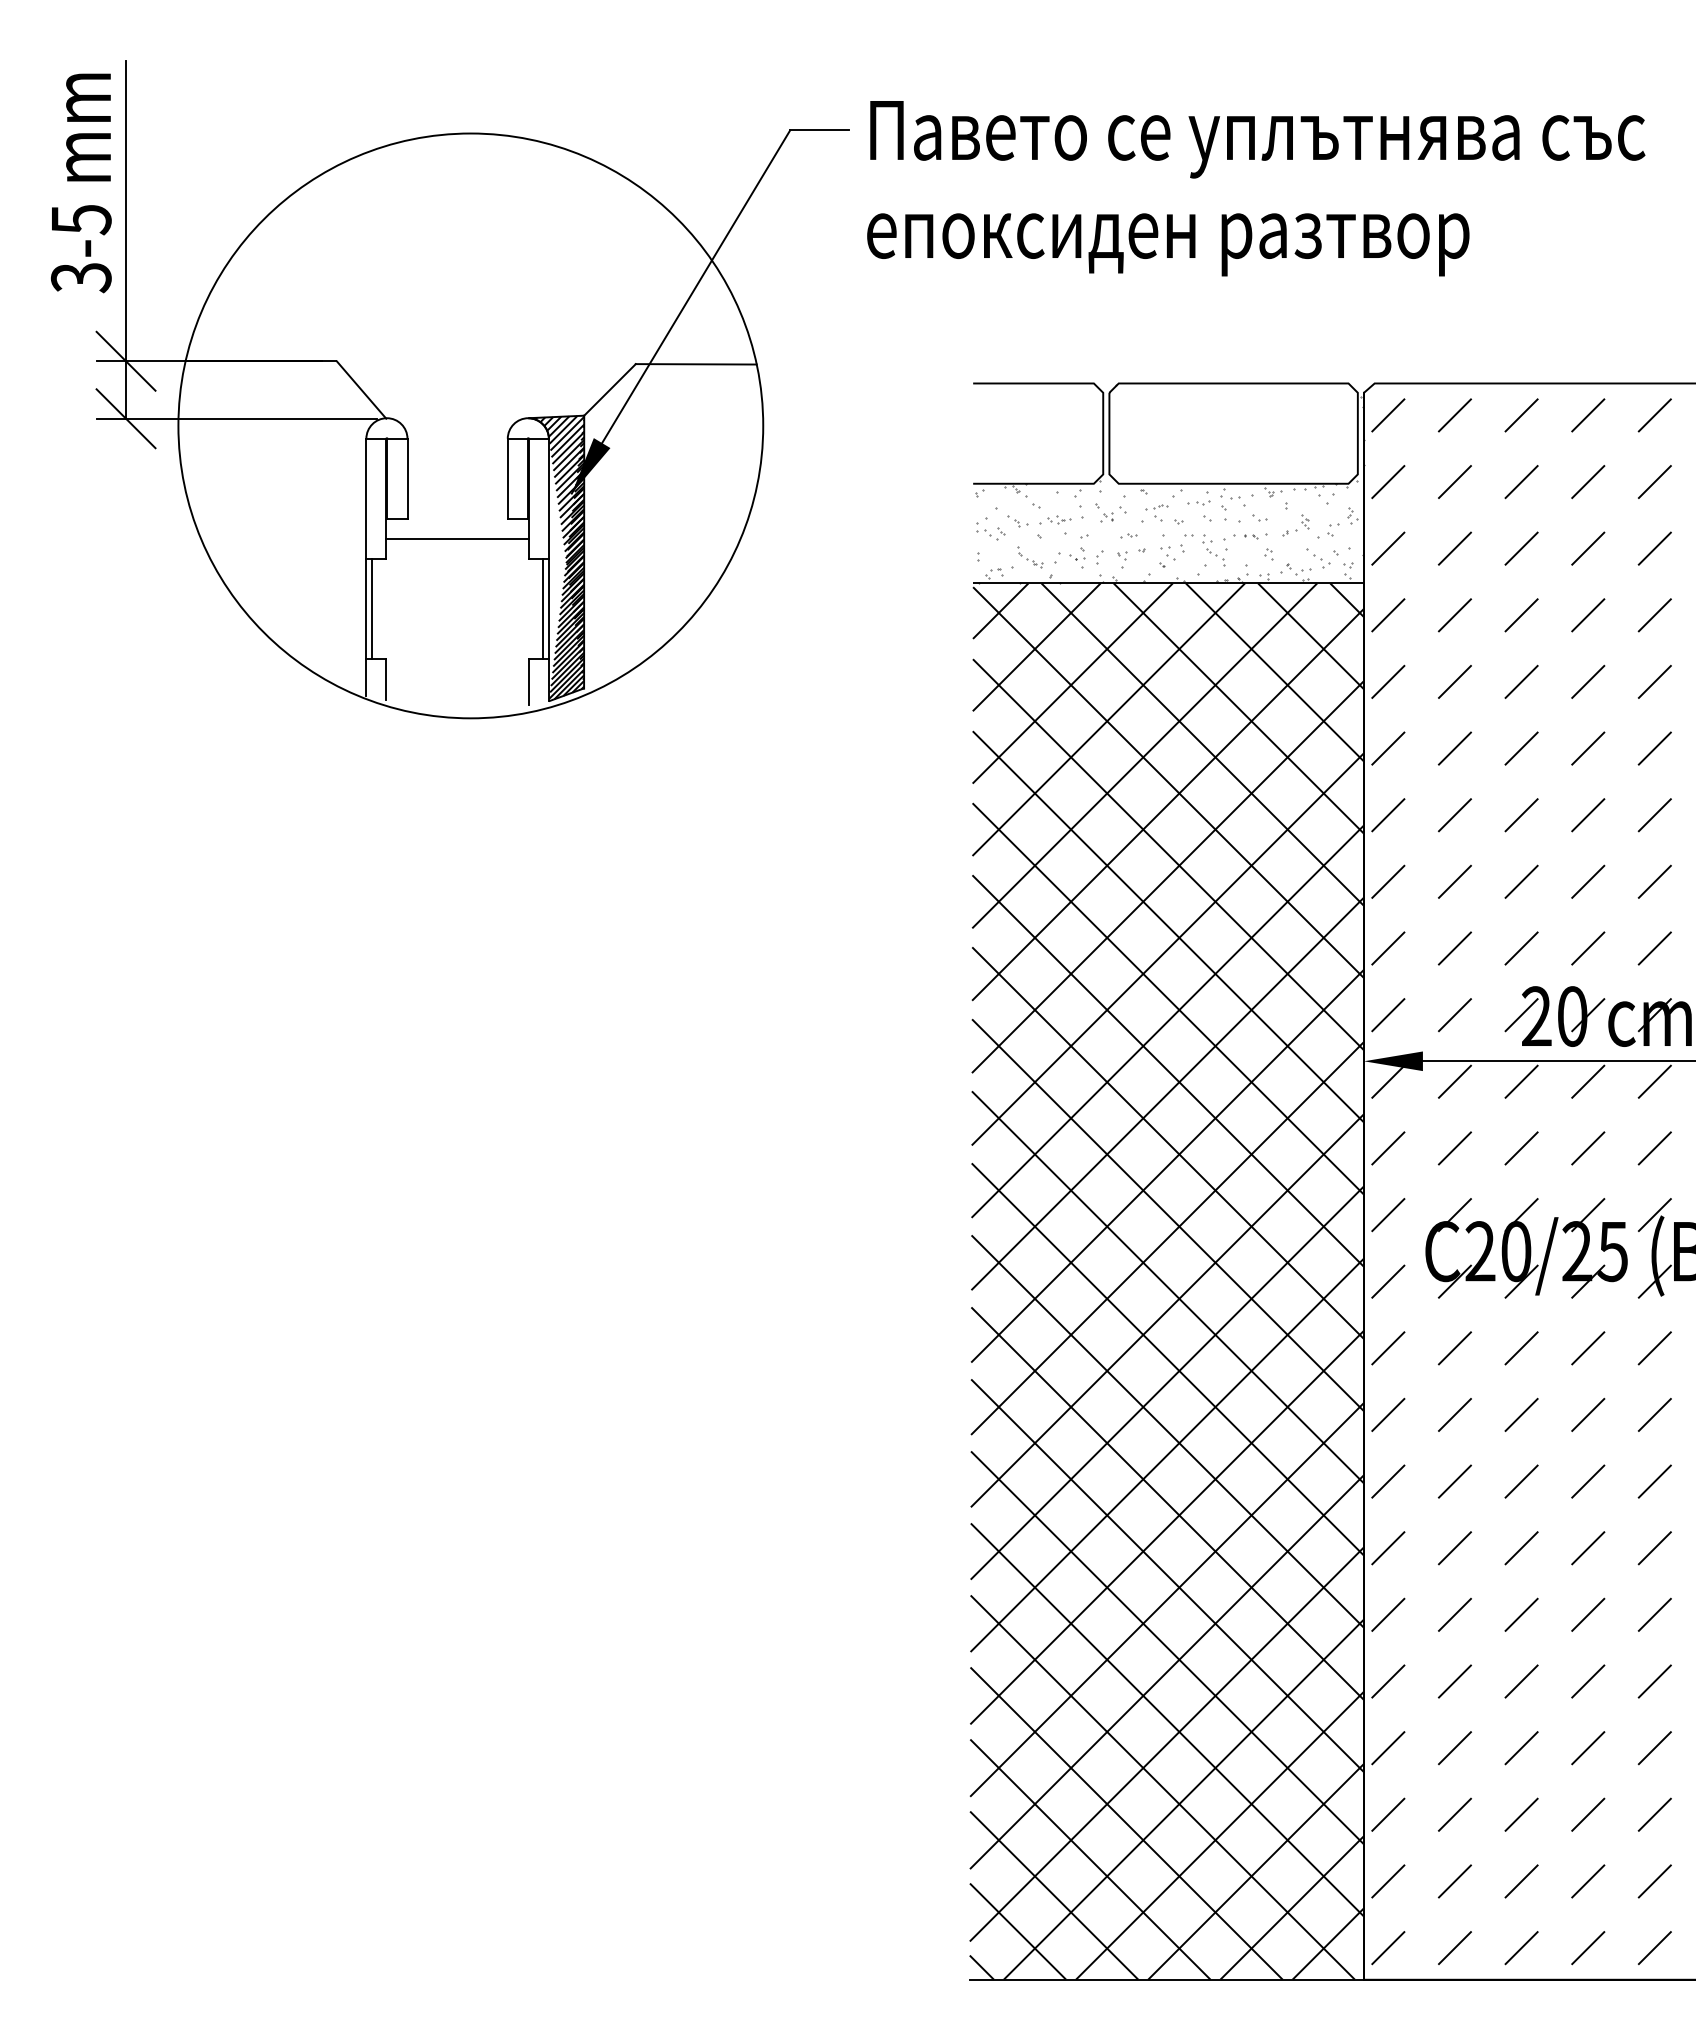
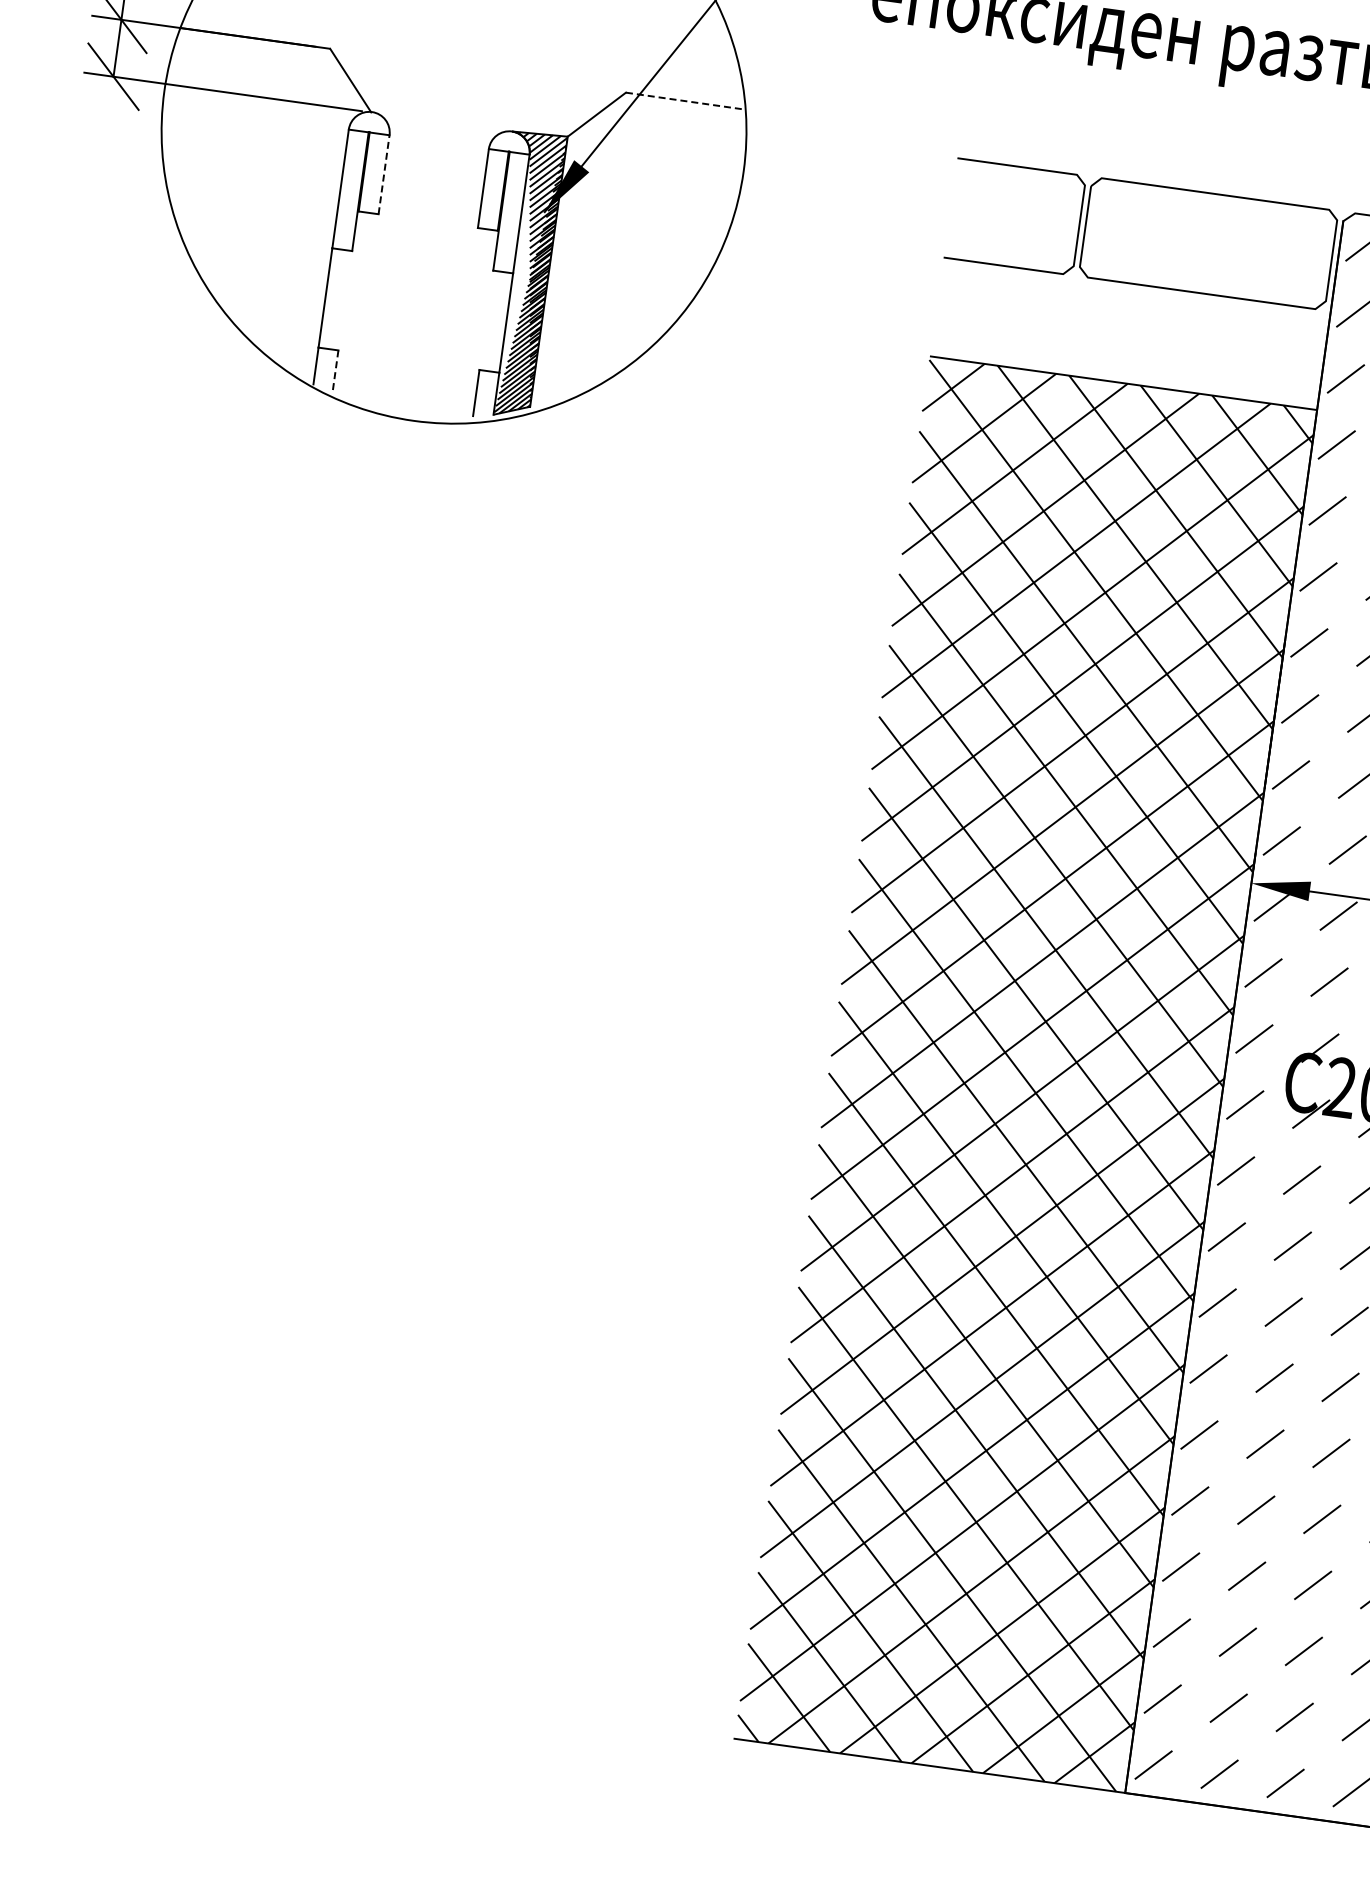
line: (696, 364) -> (686, 101), solid -> dashed
line: (407, 478) -> (384, 174), solid -> dashed
hatch: (1169, 484) -> (1138, 285), removed
line: (457, 538) -> (425, 240), removed
line: (372, 608) -> (331, 298), removed
line: (542, 608) -> (499, 321), removed
line: (386, 679) -> (335, 370), solid -> dashed

